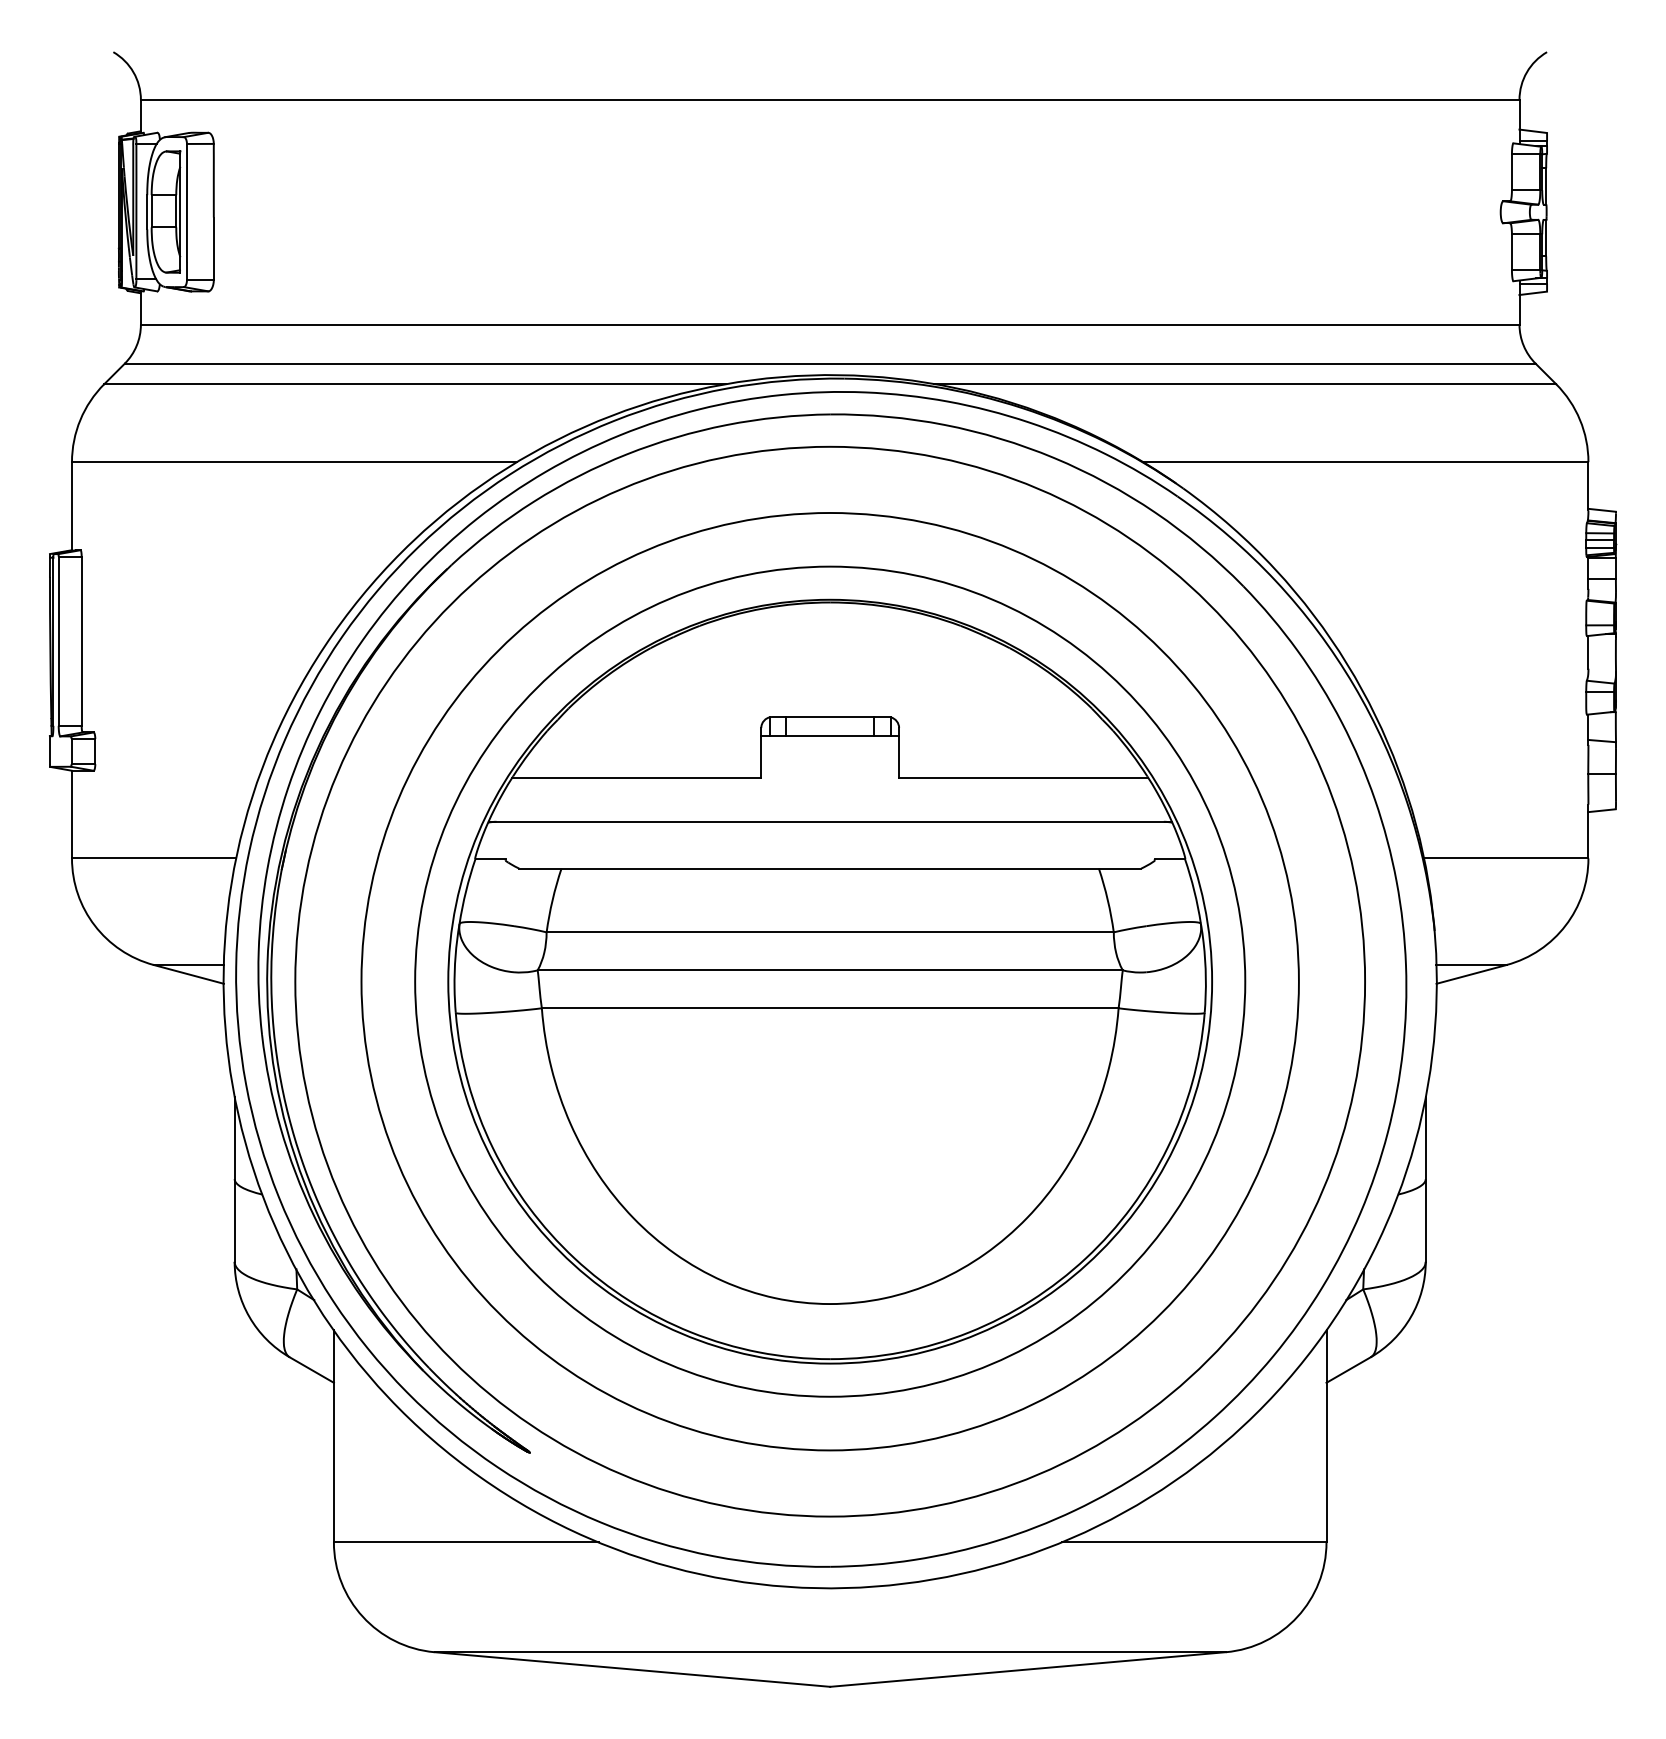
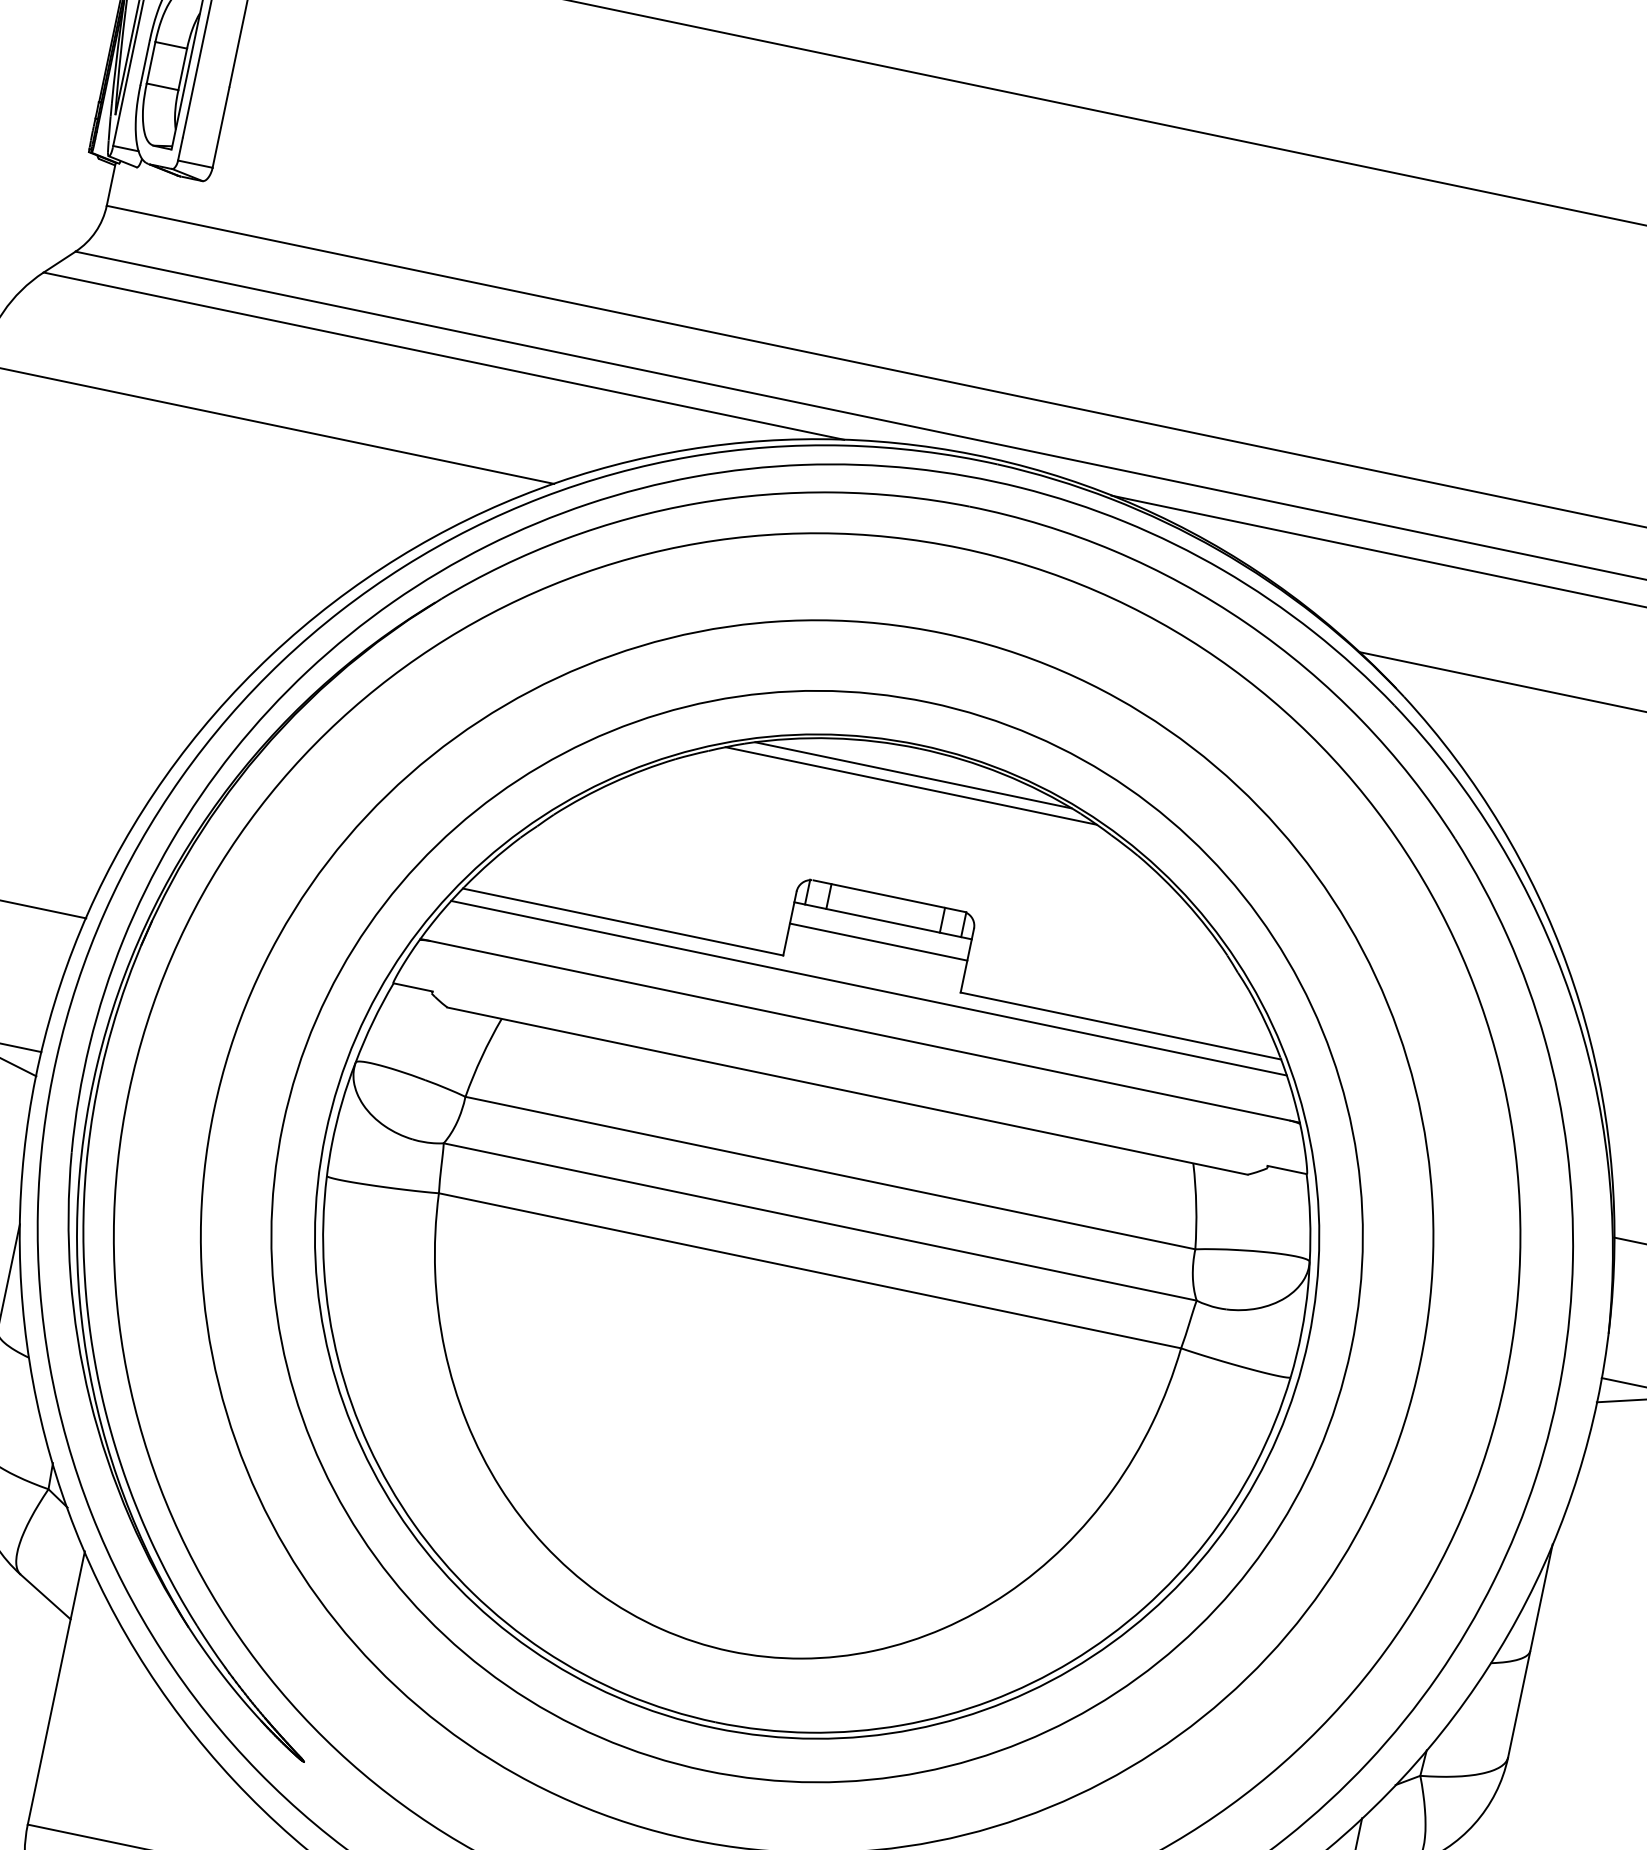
line: (830, 623) -> (913, 775), added
line: (829, 631) -> (910, 785), added
line: (830, 752) -> (879, 941), added
line: (829, 788) -> (868, 987), added

